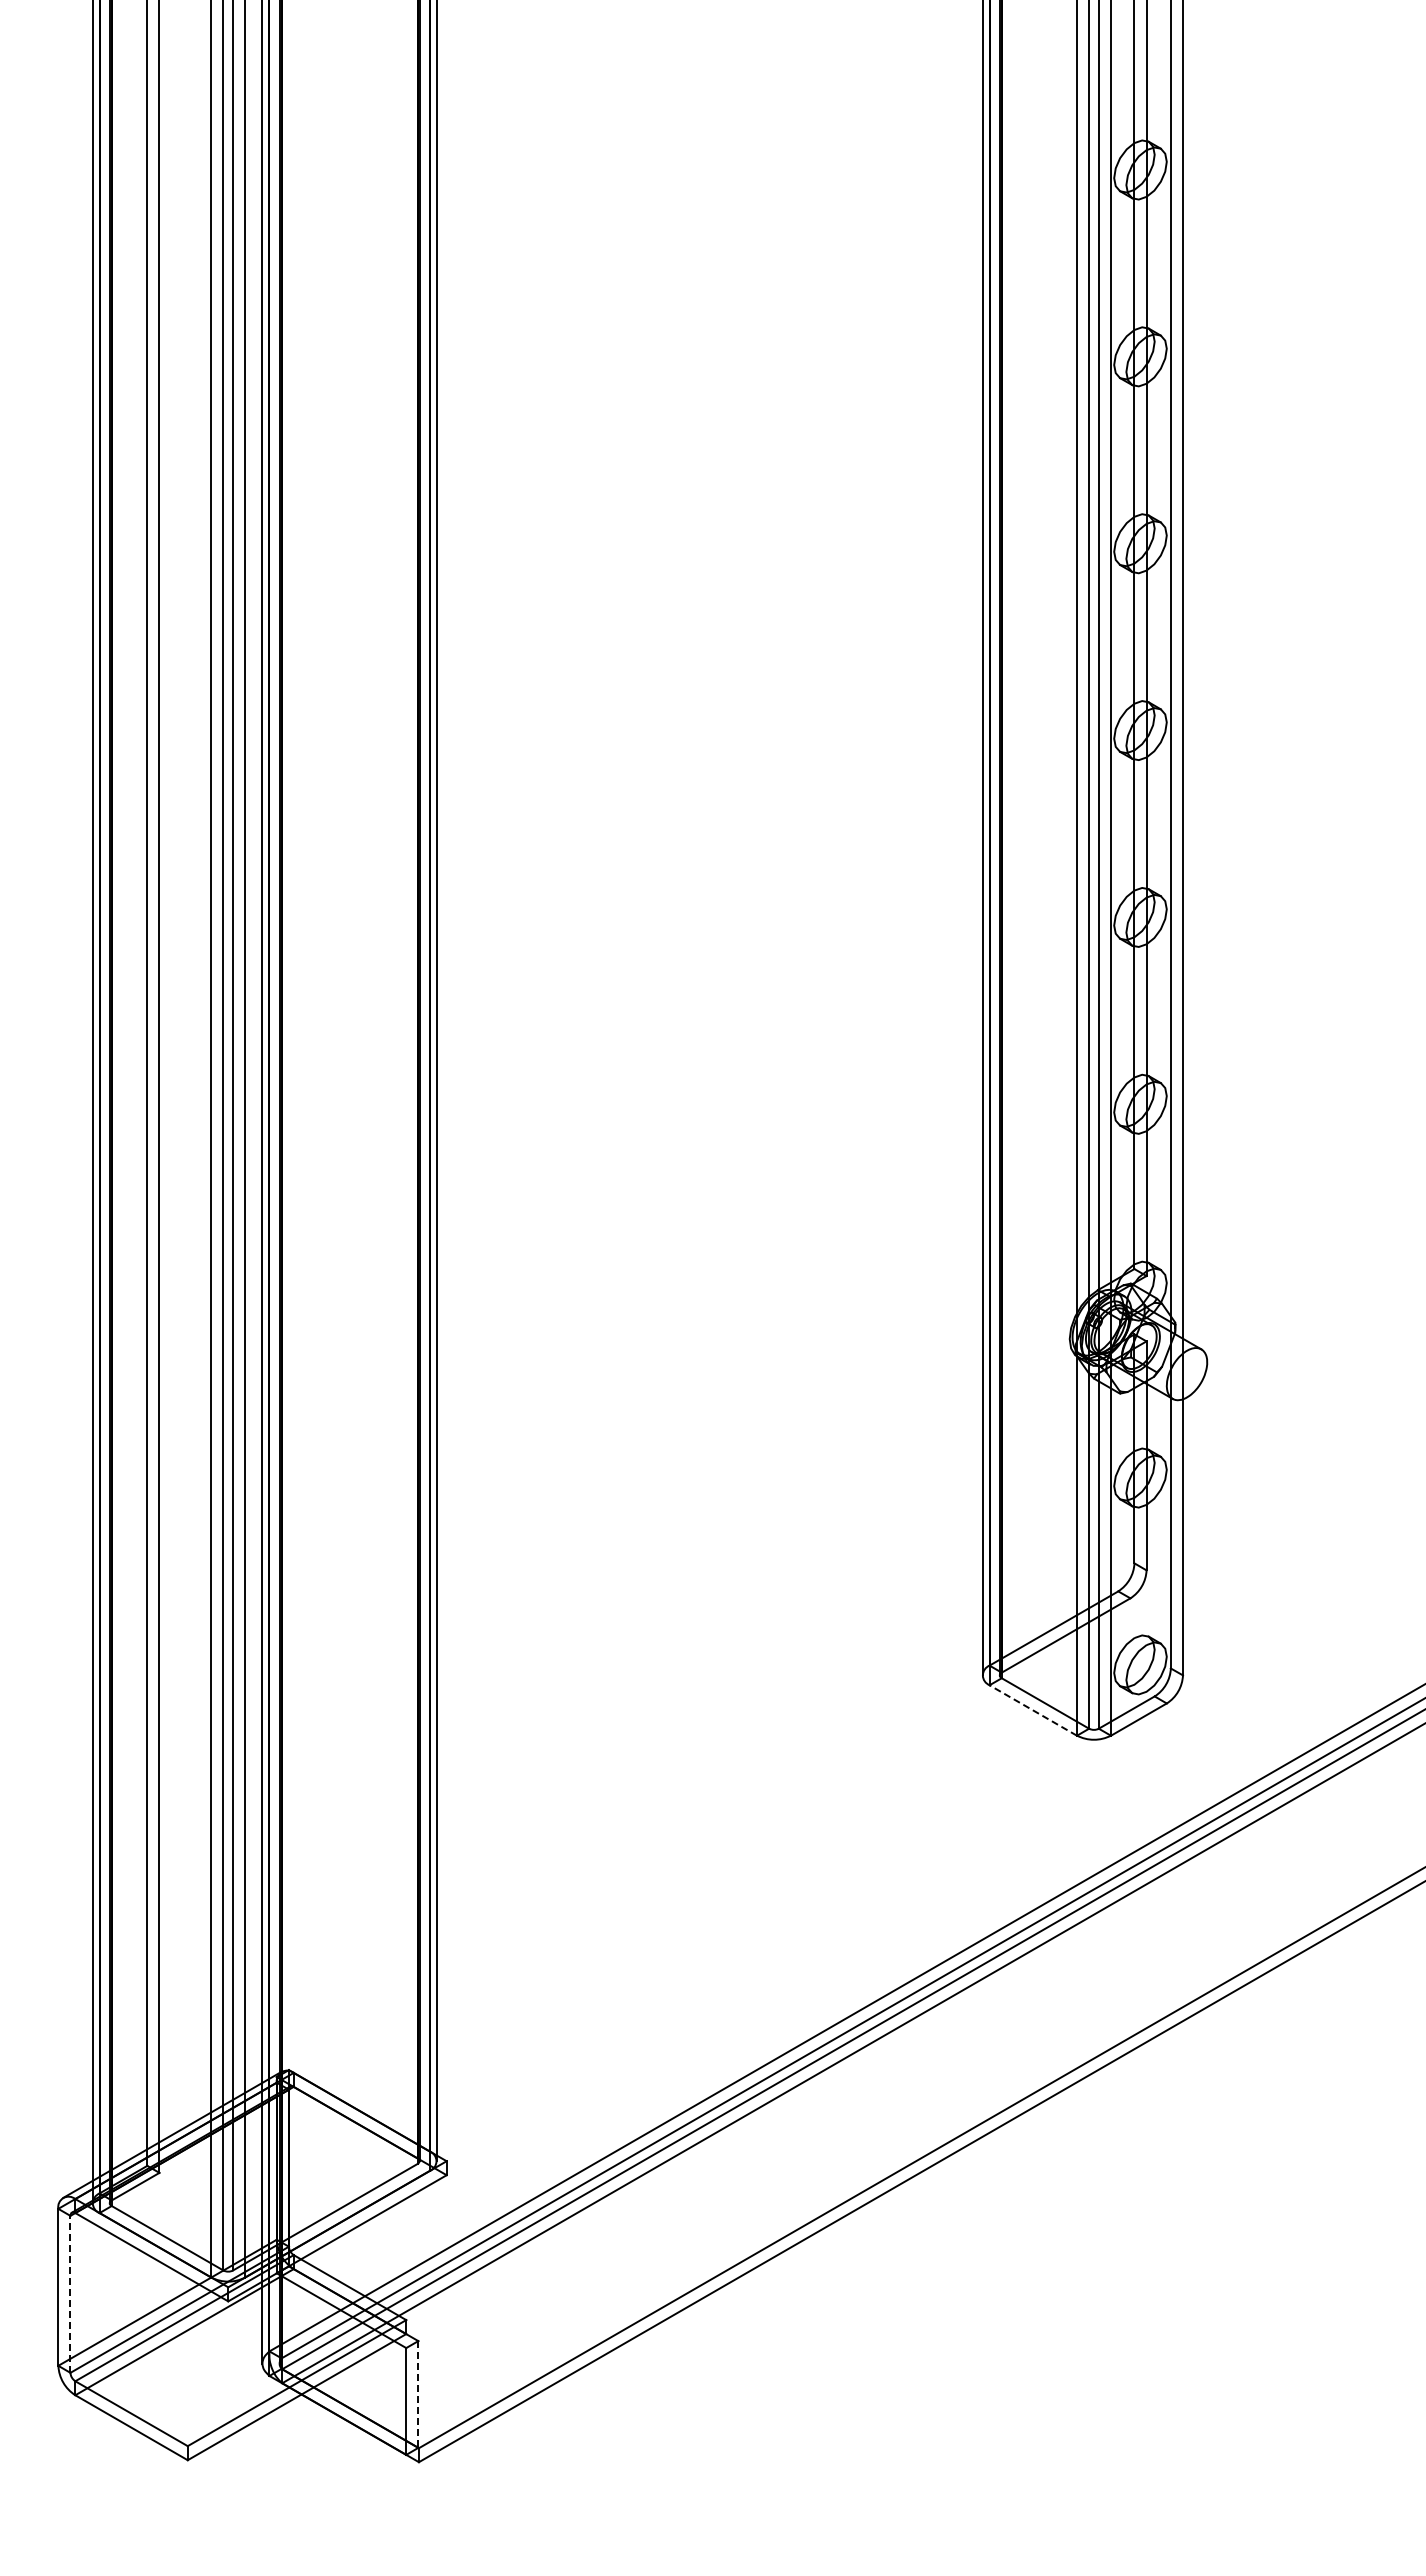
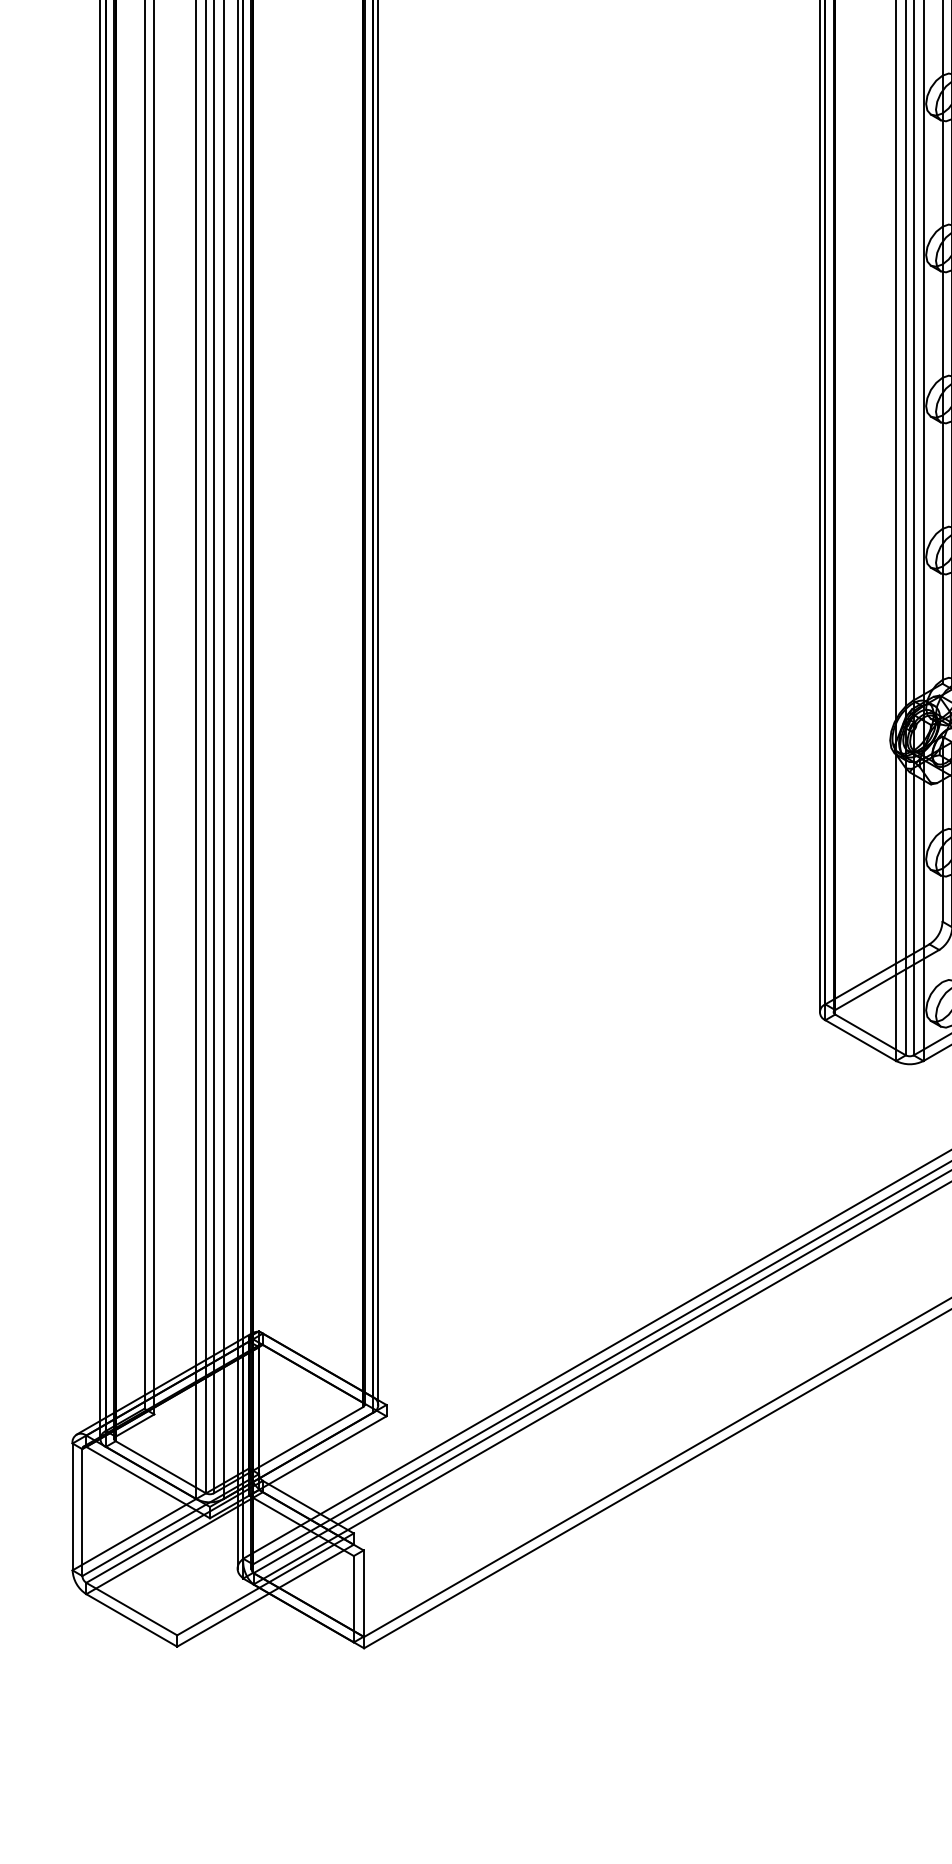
line: (1032, 1710) -> (860, 1040), dashed -> solid
line: (70, 2293) -> (82, 1511), dashed -> solid
line: (418, 2394) -> (363, 1593), dashed -> solid

